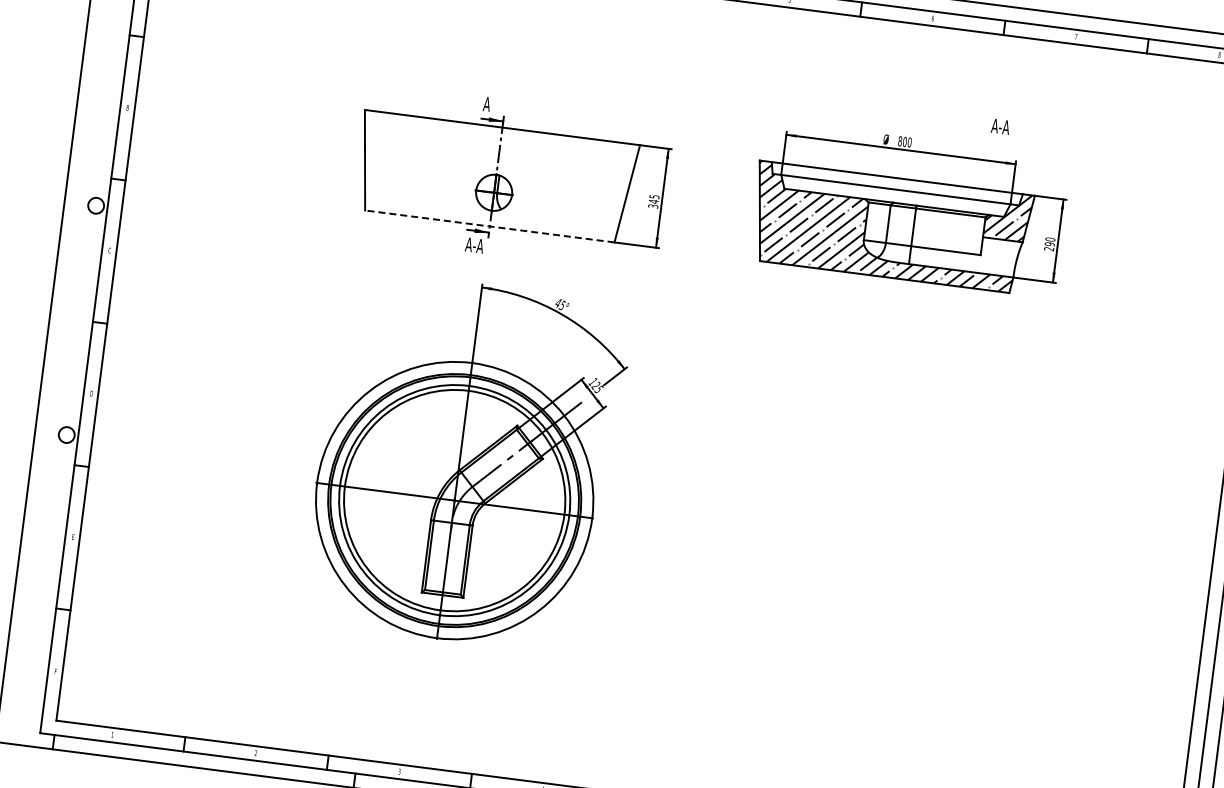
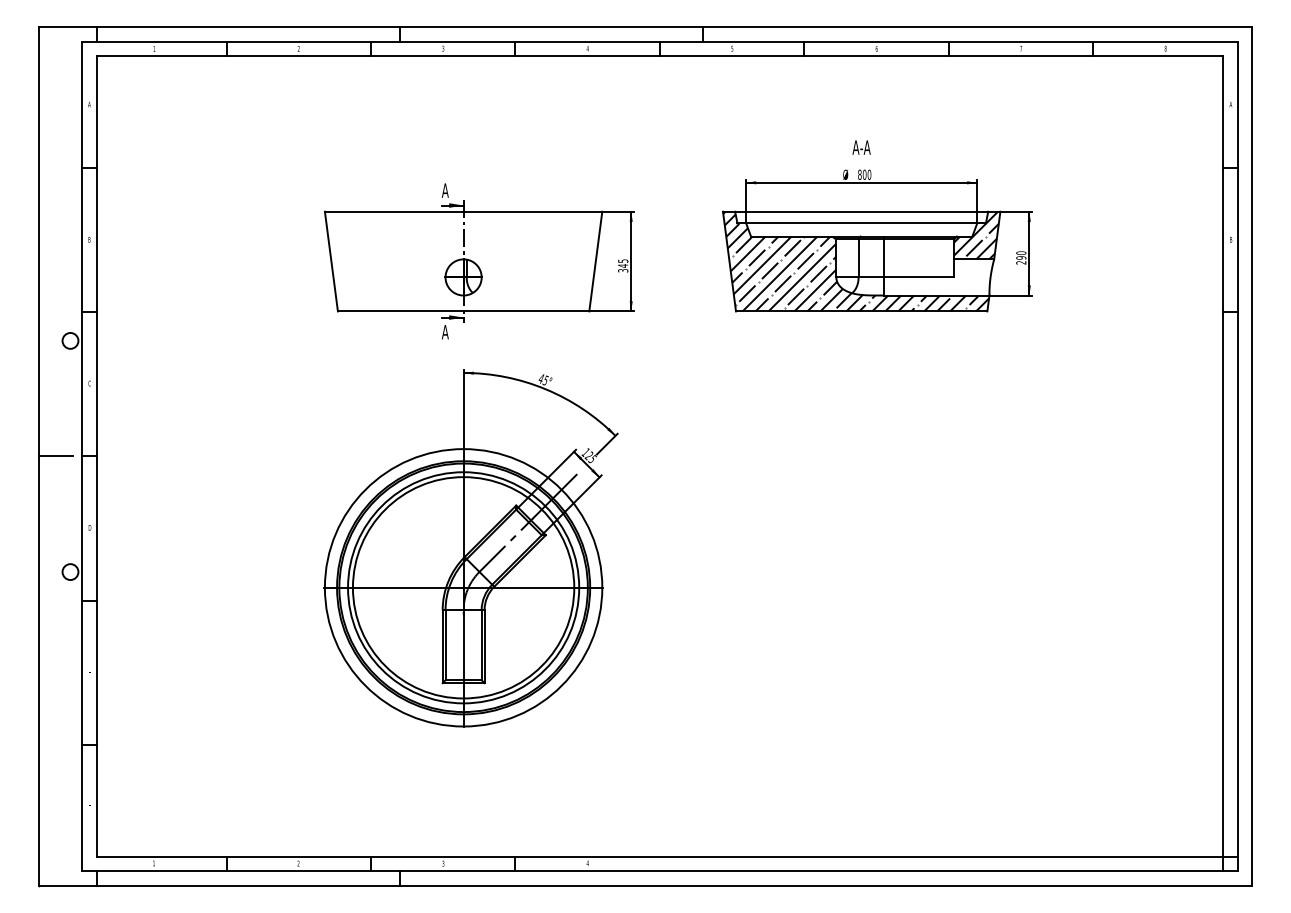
text: (1000, 126) -> (861, 147), moved
line: (489, 226) -> (463, 311), dashed -> solid
text: (478, 246) -> (454, 332), A-A -> A
line: (66, 318) -> (55, 456), added

